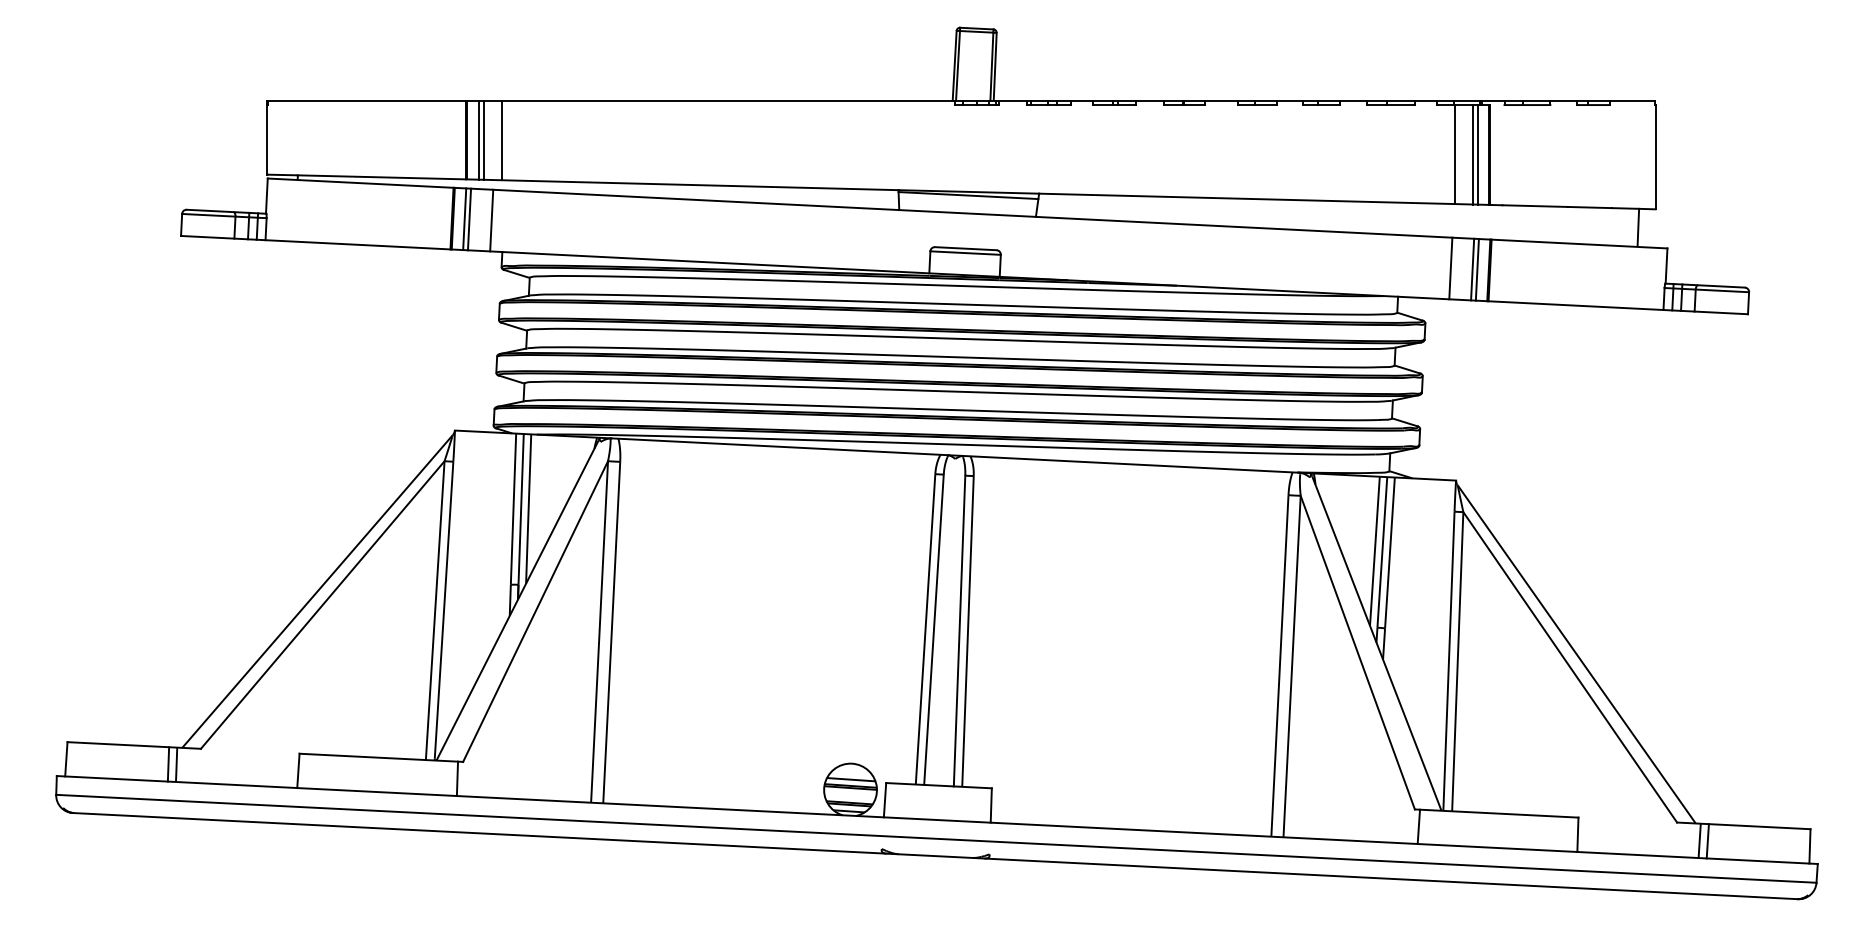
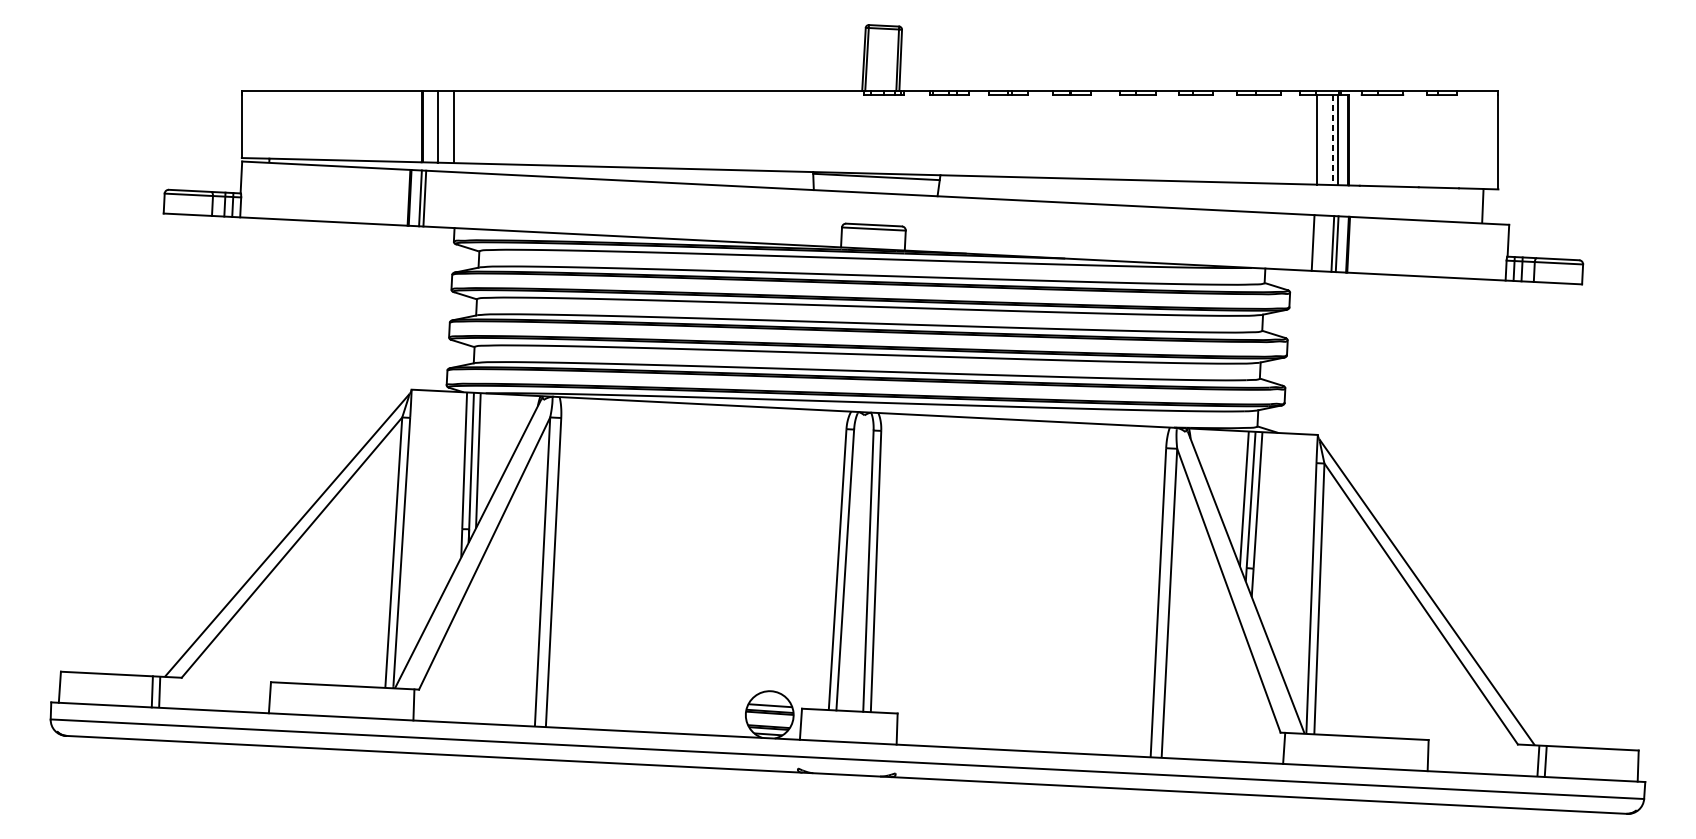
line: (478, 139) -> (432, 126), removed
line: (1473, 154) -> (1333, 139), solid -> dashed
line: (491, 220) -> (444, 199), removed

